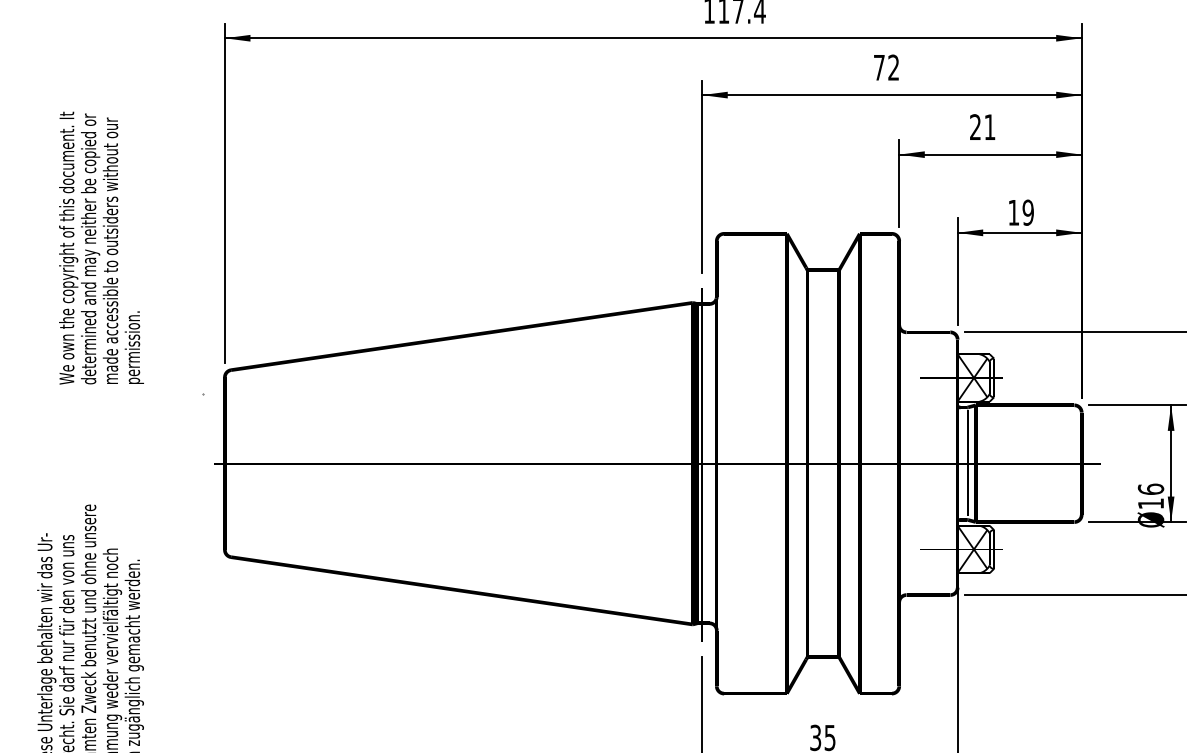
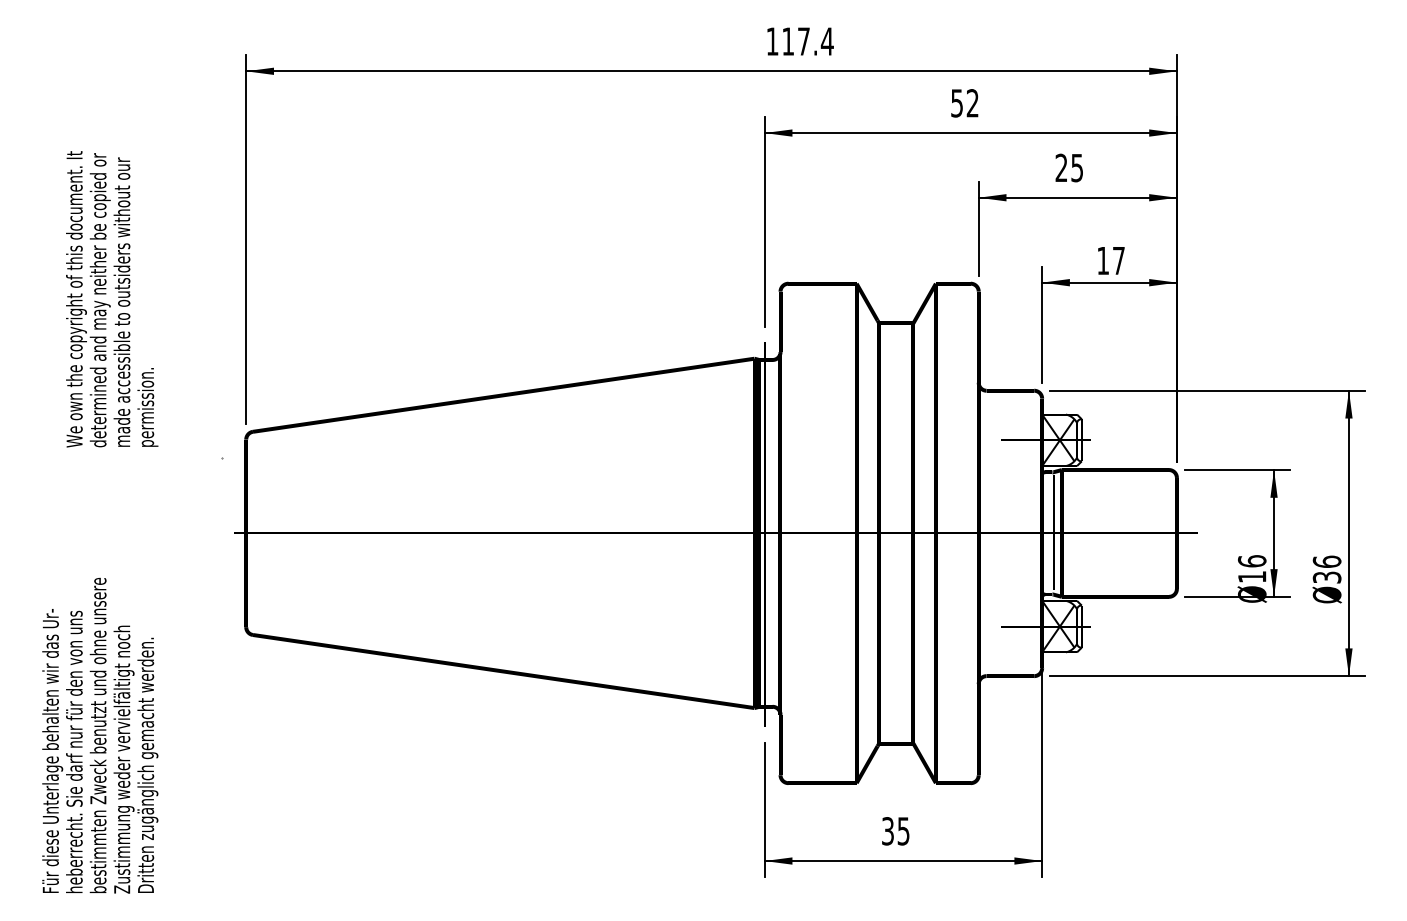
text: (878, 67) -> (956, 103), 72 -> 52
text: (989, 127) -> (1076, 168), 21 -> 25
text: (1027, 212) -> (1118, 260), 19 -> 17

